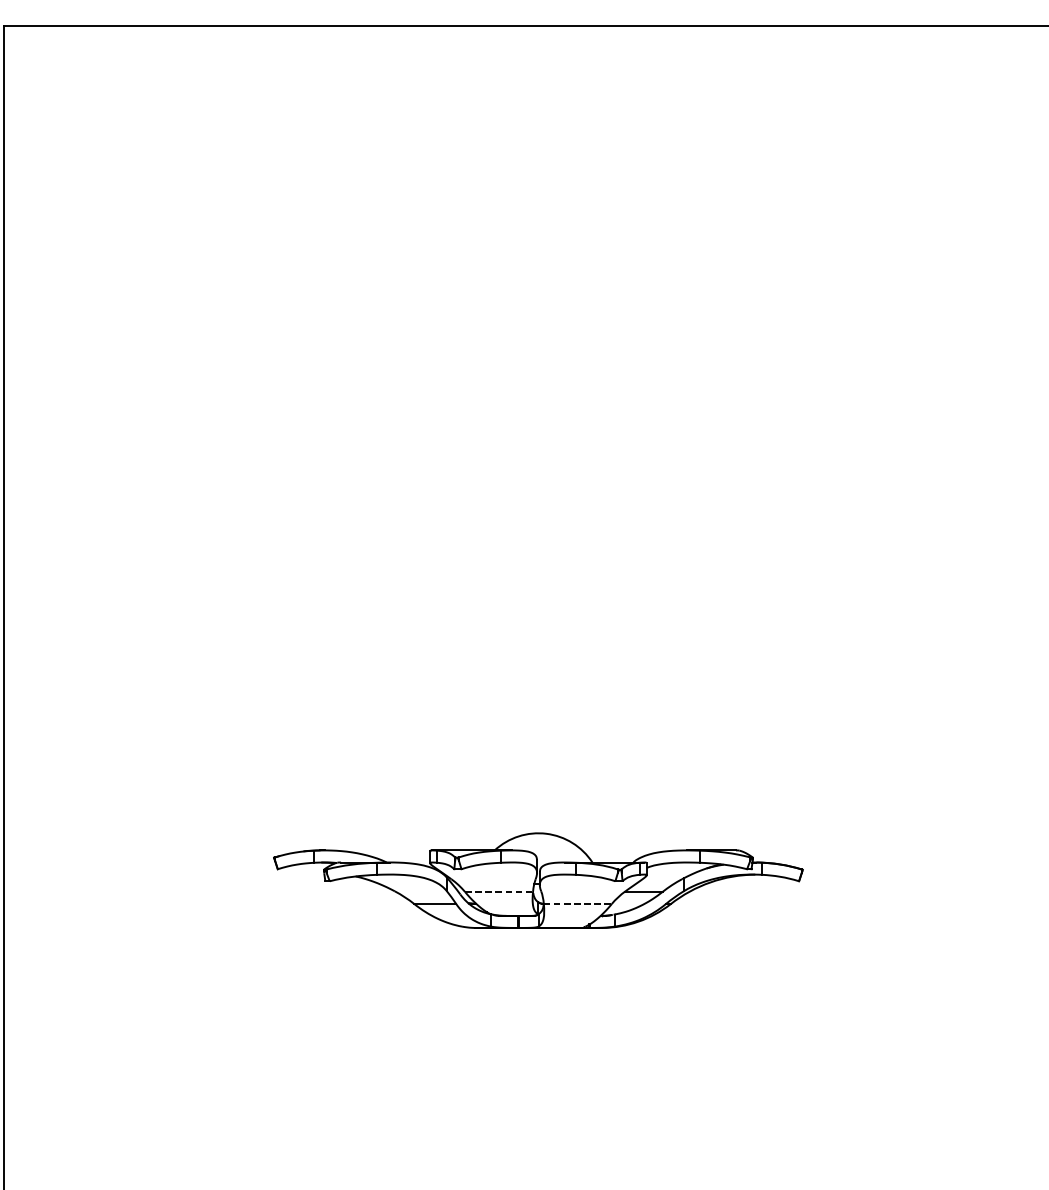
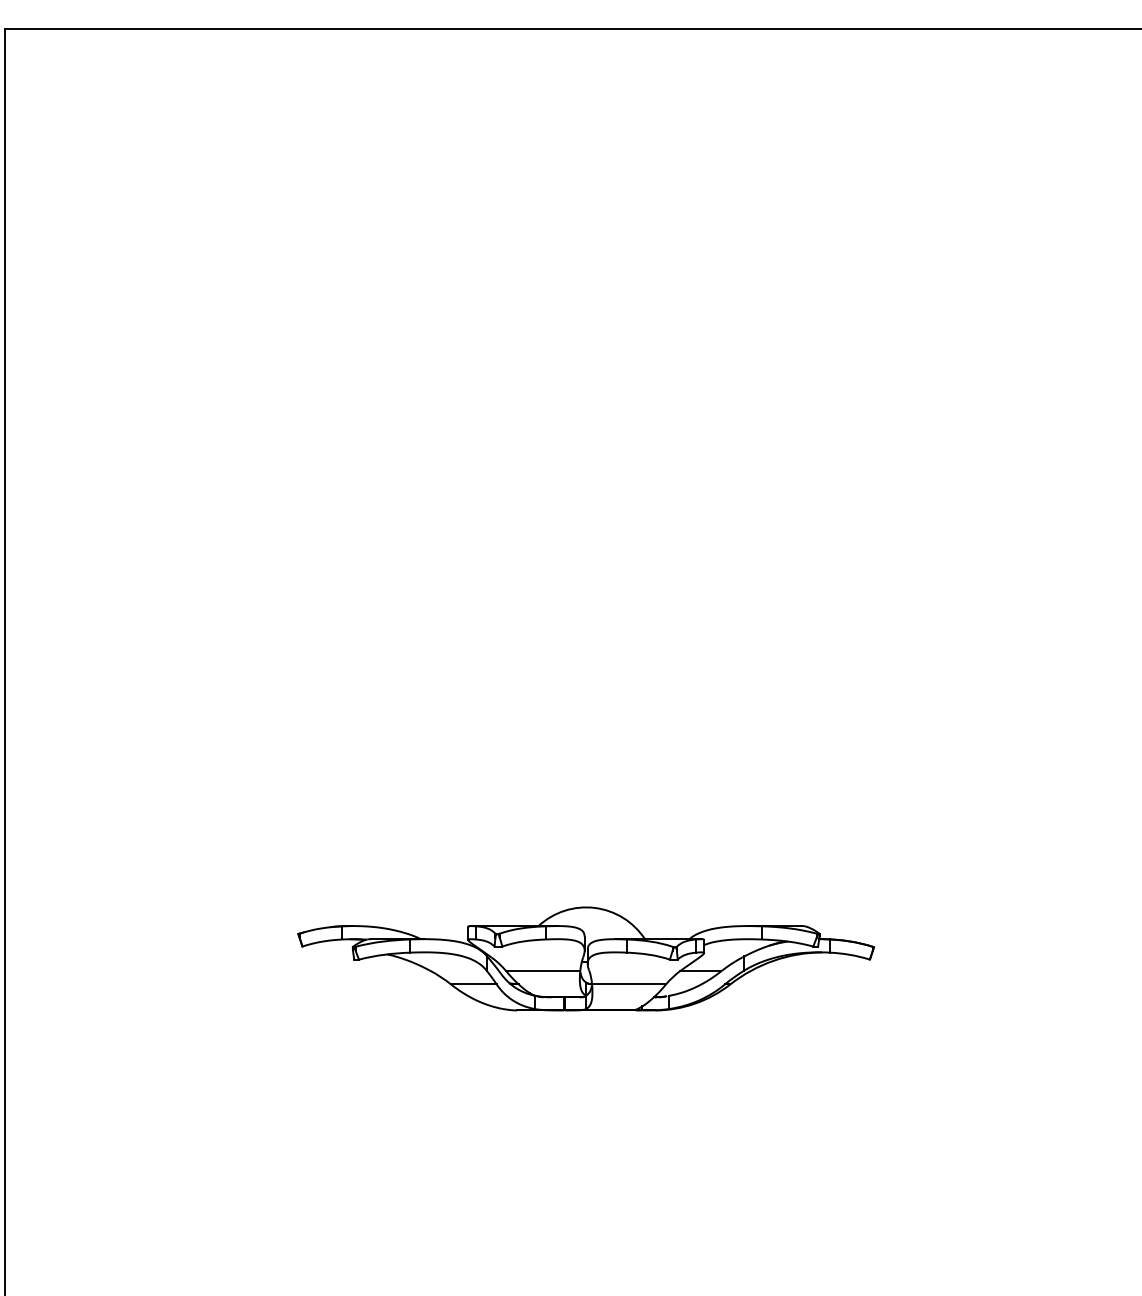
line: (499, 892) -> (543, 971), dashed -> solid
line: (578, 904) -> (629, 984), dashed -> solid

